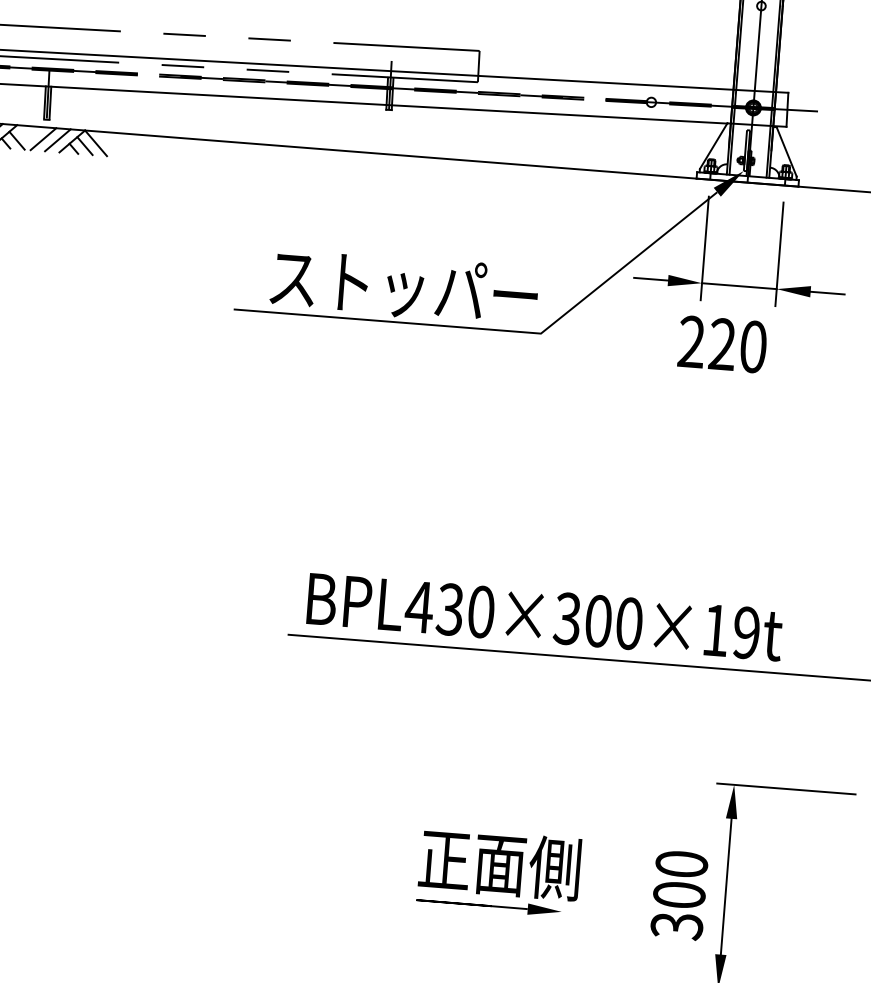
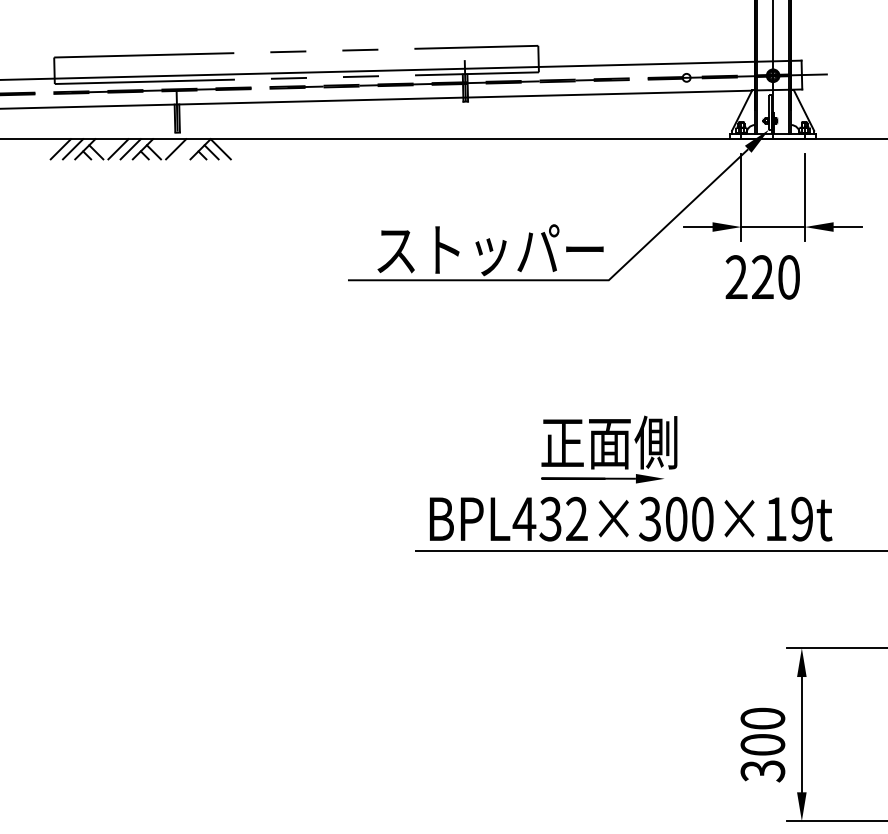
line: (58, 140) -> (188, 149), removed
text: (480, 611) -> (576, 518), BPL430×300×19t -> BPL432×300×19t
part: (499, 872) -> (609, 449), moved

